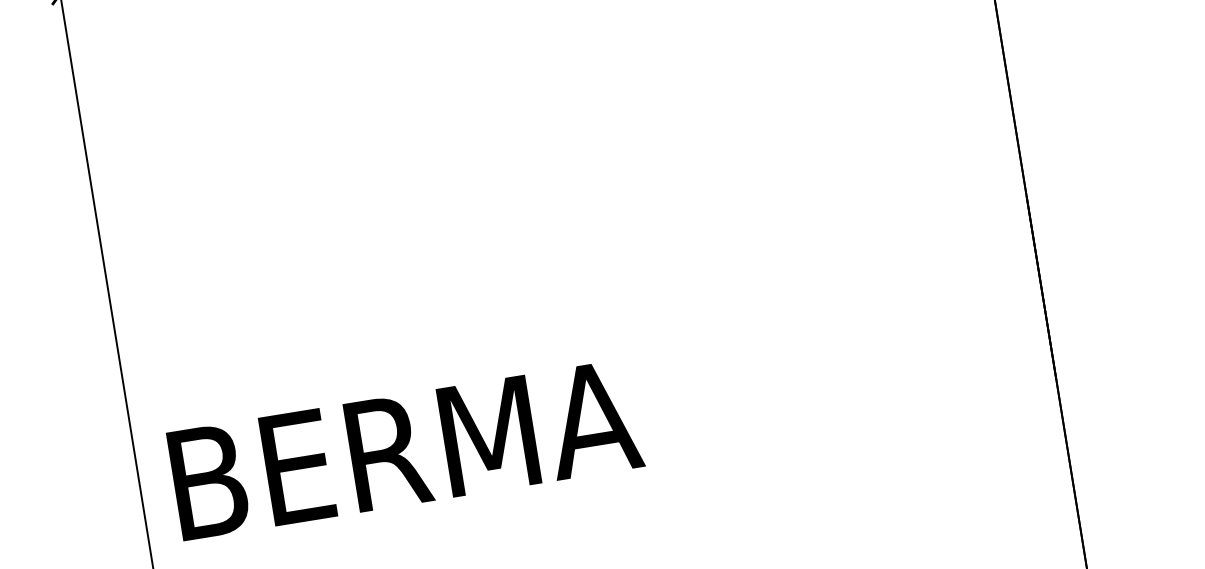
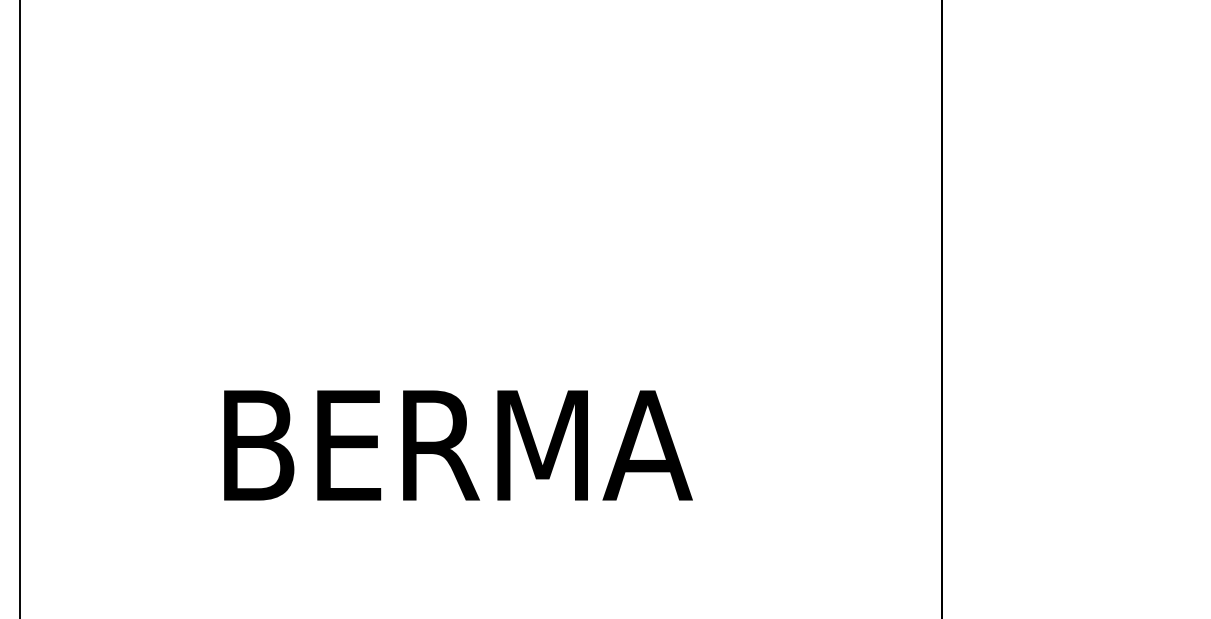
text: (405, 449) -> (458, 445), moved

